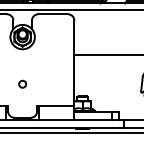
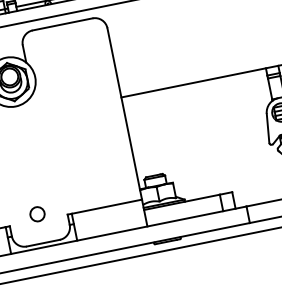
circle: (22, 83) -> (36, 212), moved

